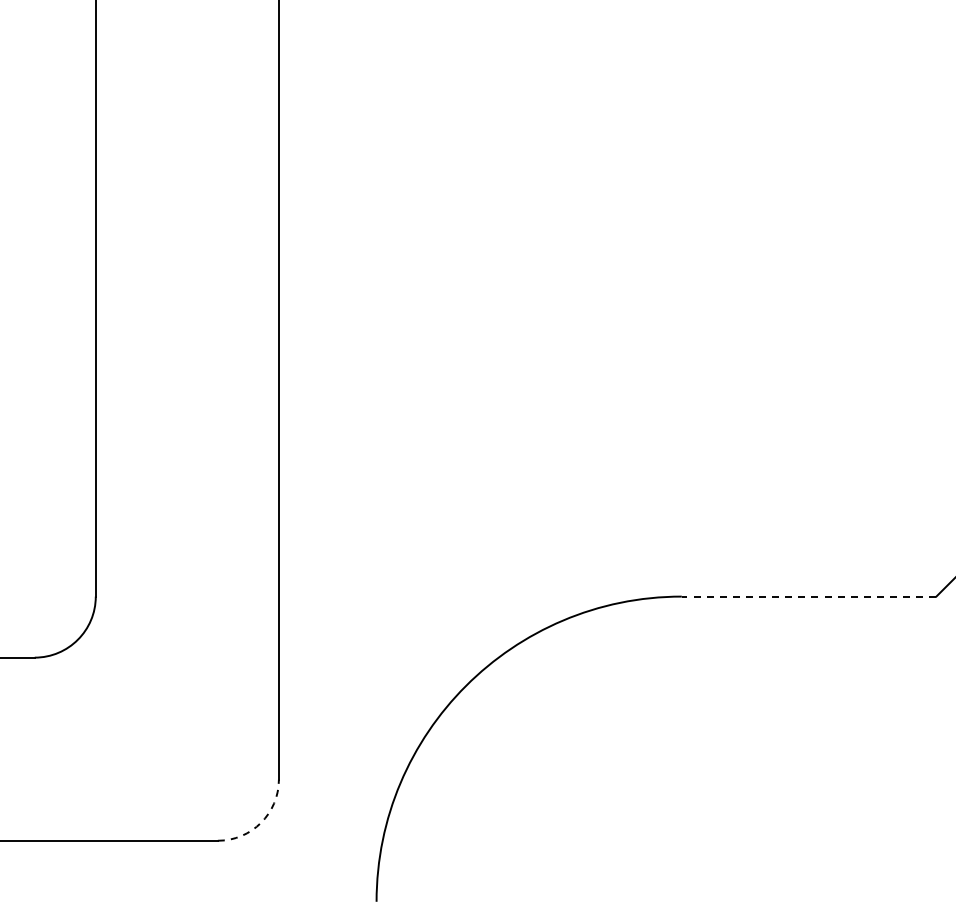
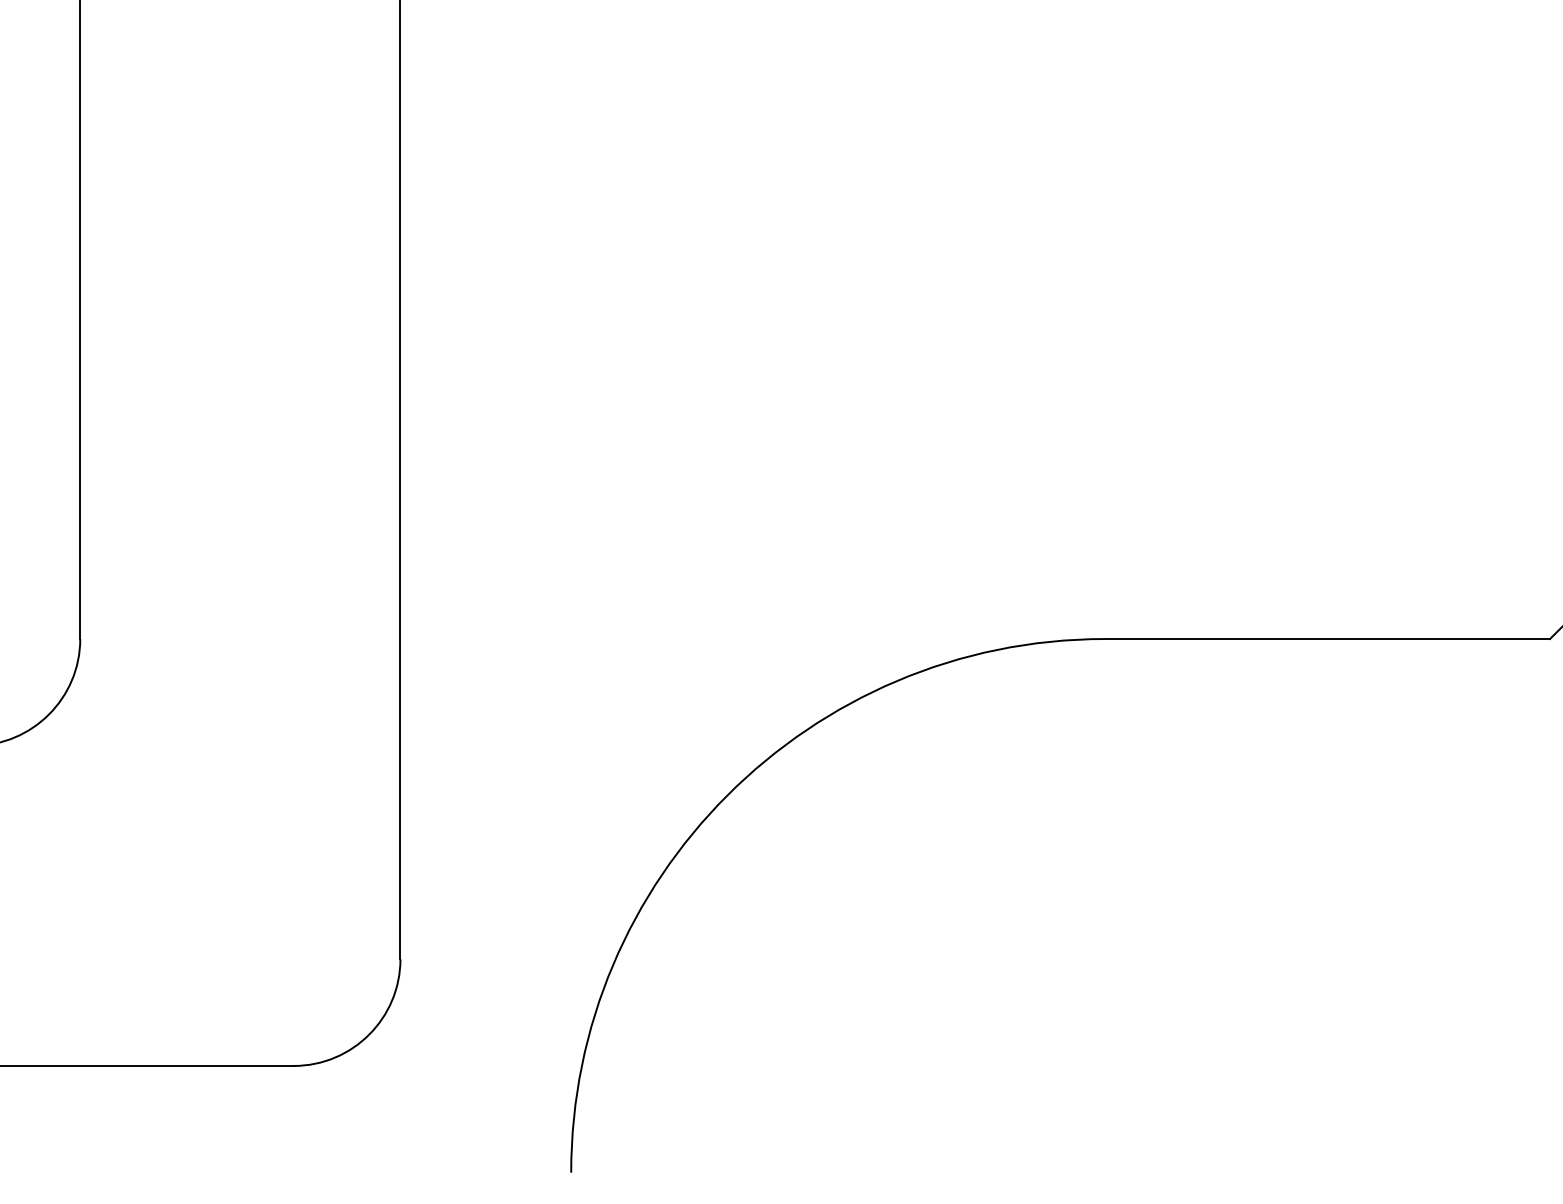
line: (808, 596) -> (1326, 638), dashed -> solid
arc: (261, 822) -> (369, 1034), dashed -> solid

